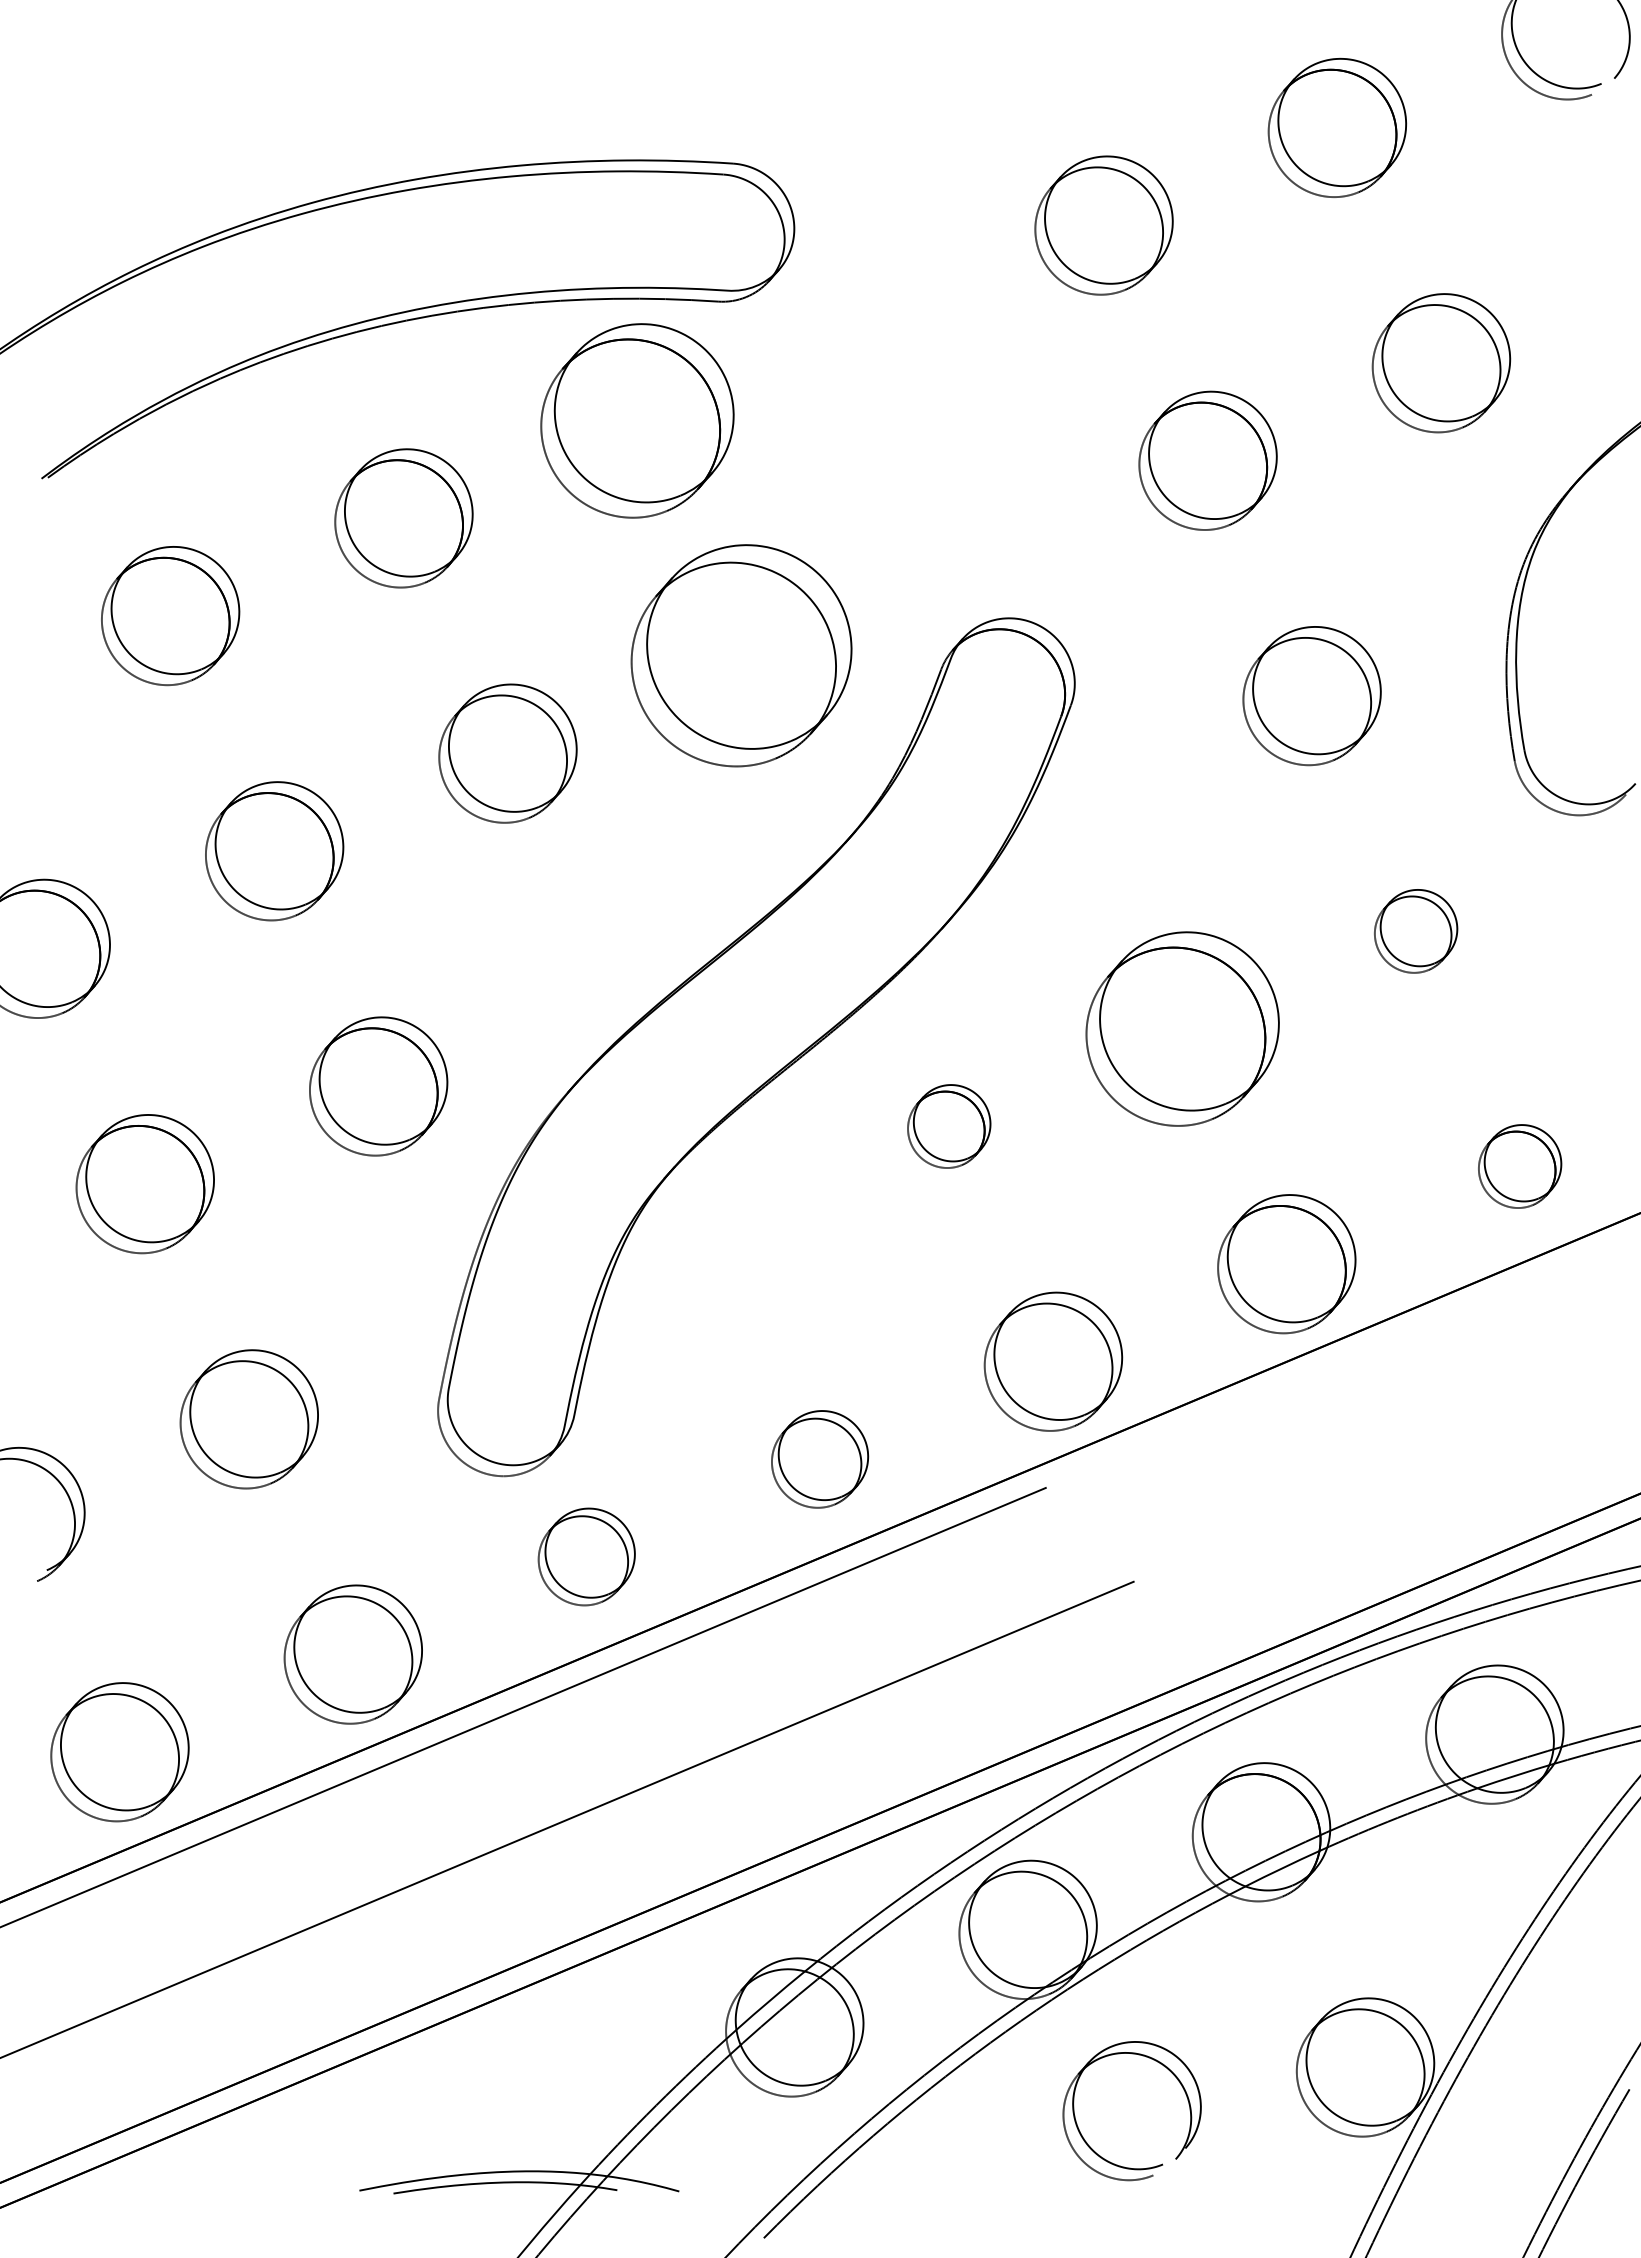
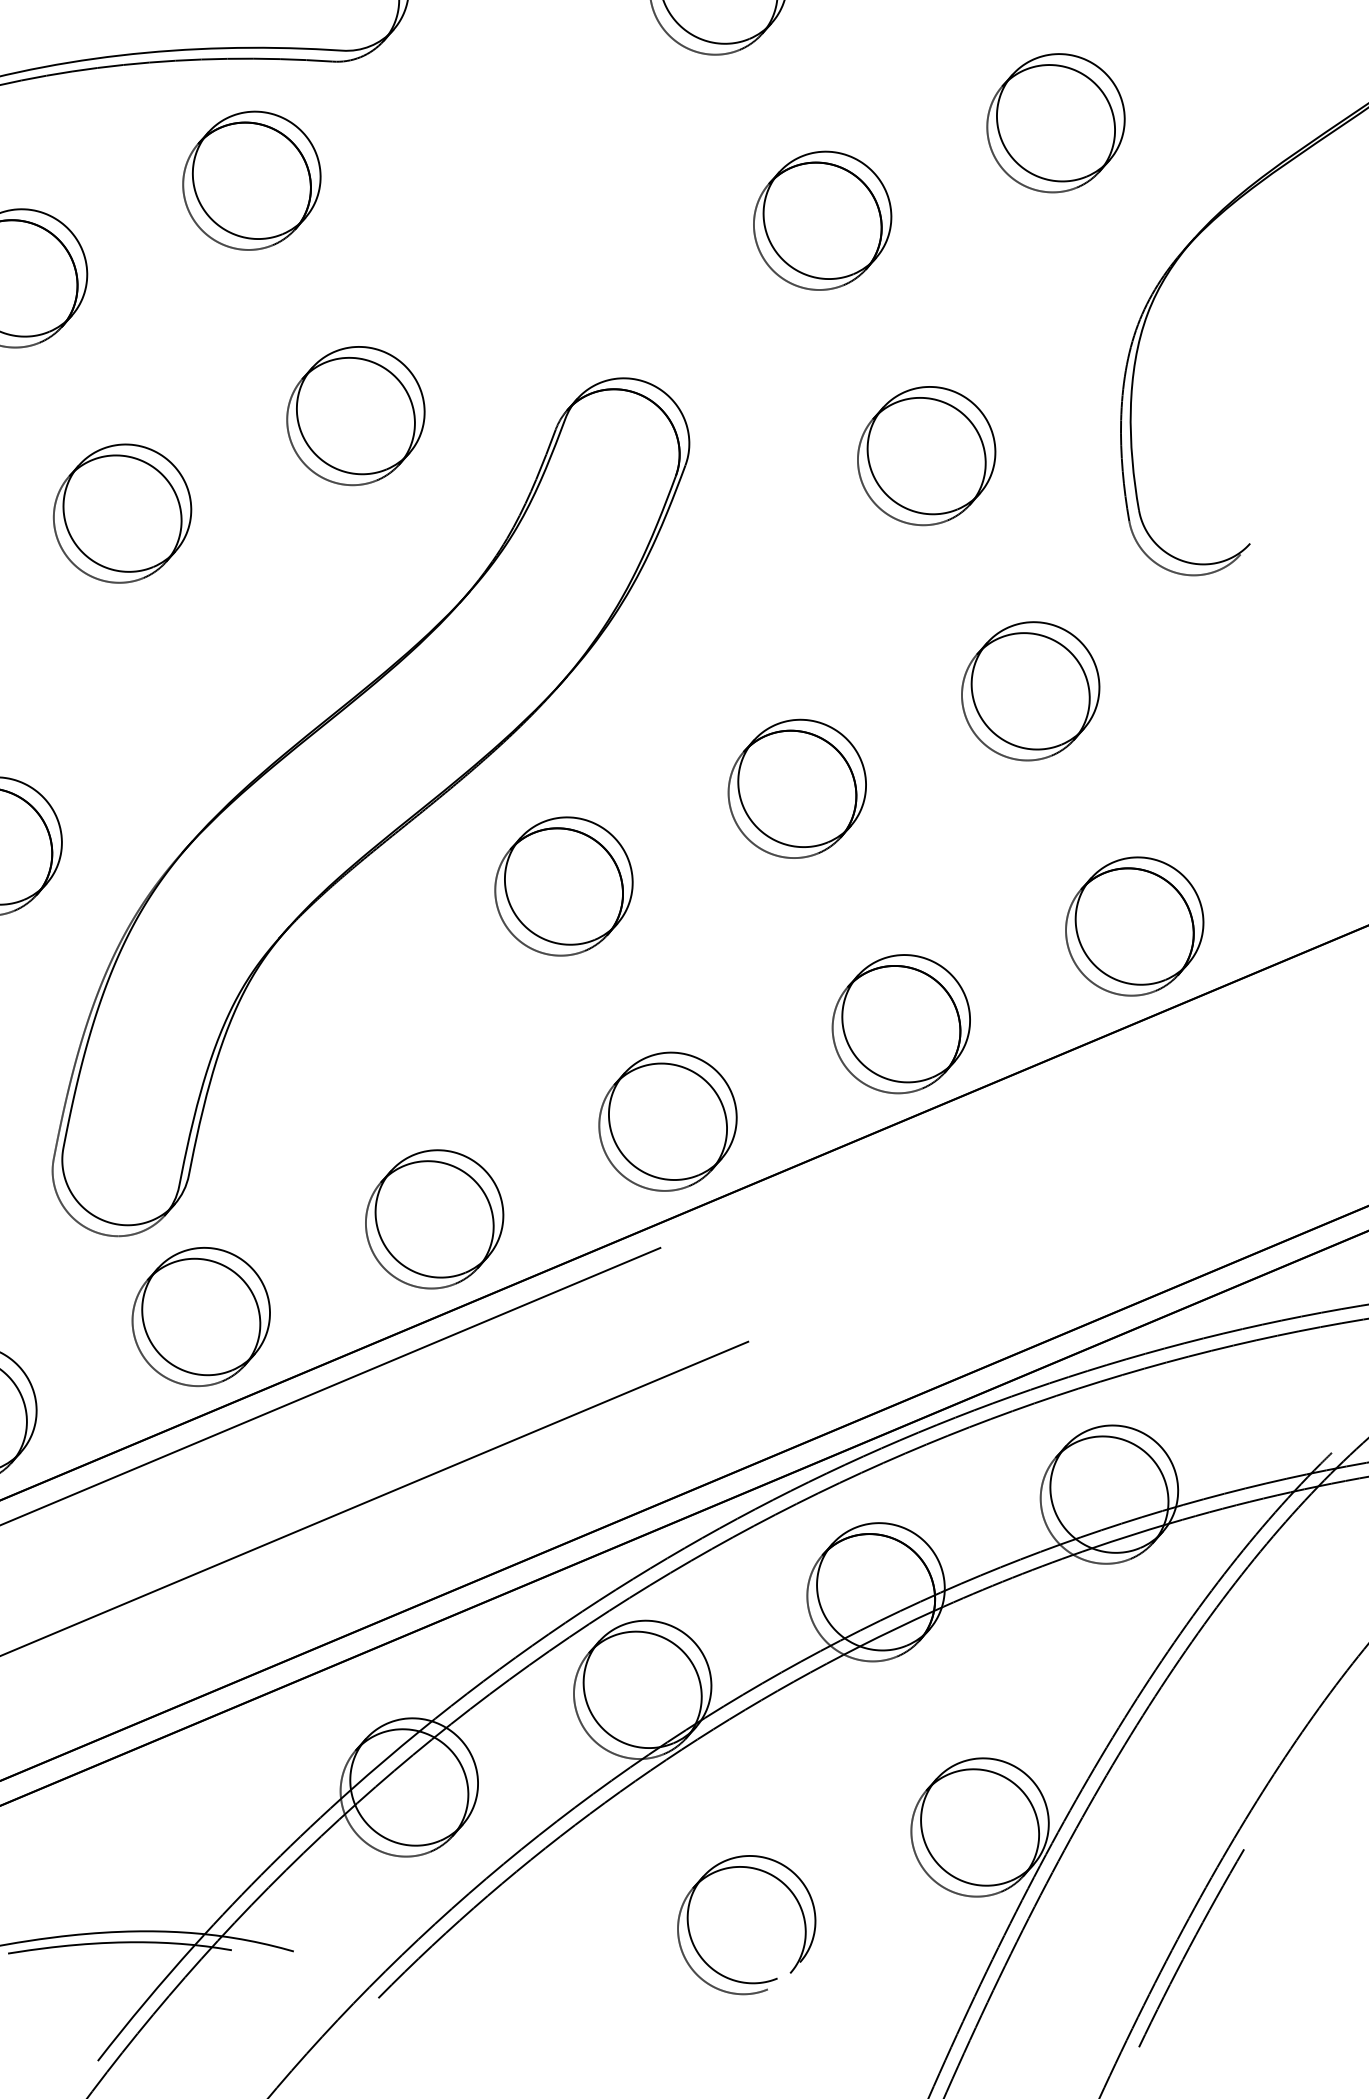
part: (636, 420) -> (251, 180), size x0.71
part: (740, 656) -> (355, 416), size x0.62
part: (1415, 931) -> (1030, 691), size x1.67
part: (1182, 1028) -> (797, 788), size x0.71
part: (948, 1126) -> (563, 886), size x1.67
part: (1519, 1166) -> (1134, 926), size x1.67
part: (819, 1459) -> (434, 1219), size x1.43
part: (586, 1556) -> (201, 1316), size x1.43
part: (1093, 2149) -> (708, 1963), moved

